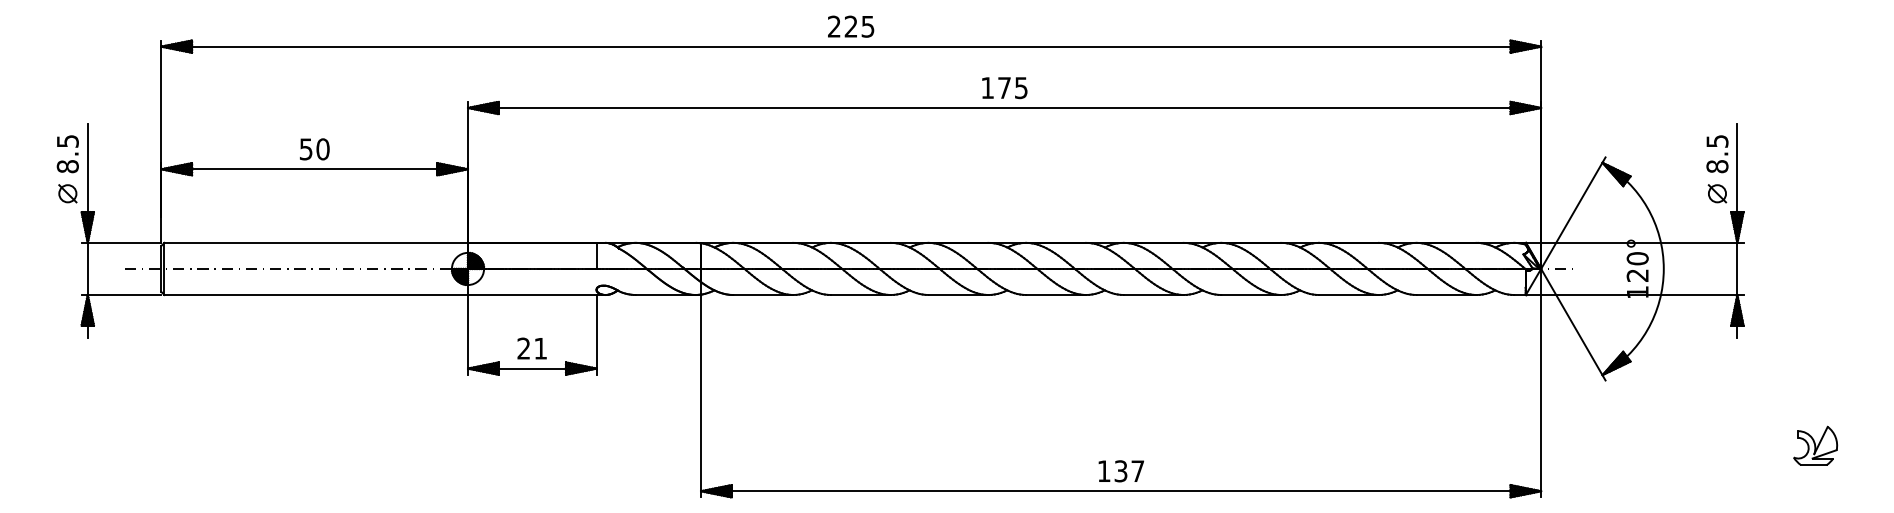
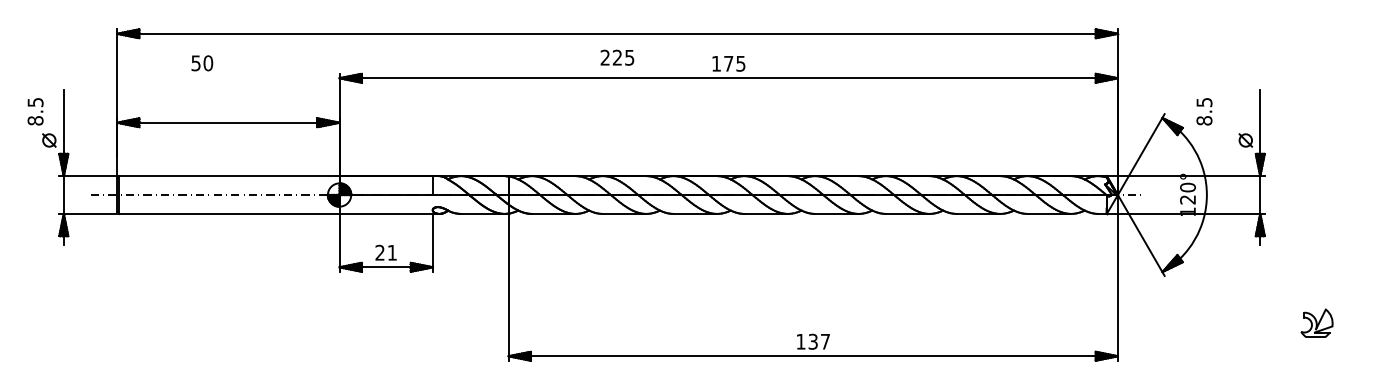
text: (851, 26) -> (617, 57), moved
text: (314, 149) -> (202, 63), moved
text: (67, 154) -> (35, 112), moved
text: (1717, 154) -> (1204, 112), moved

